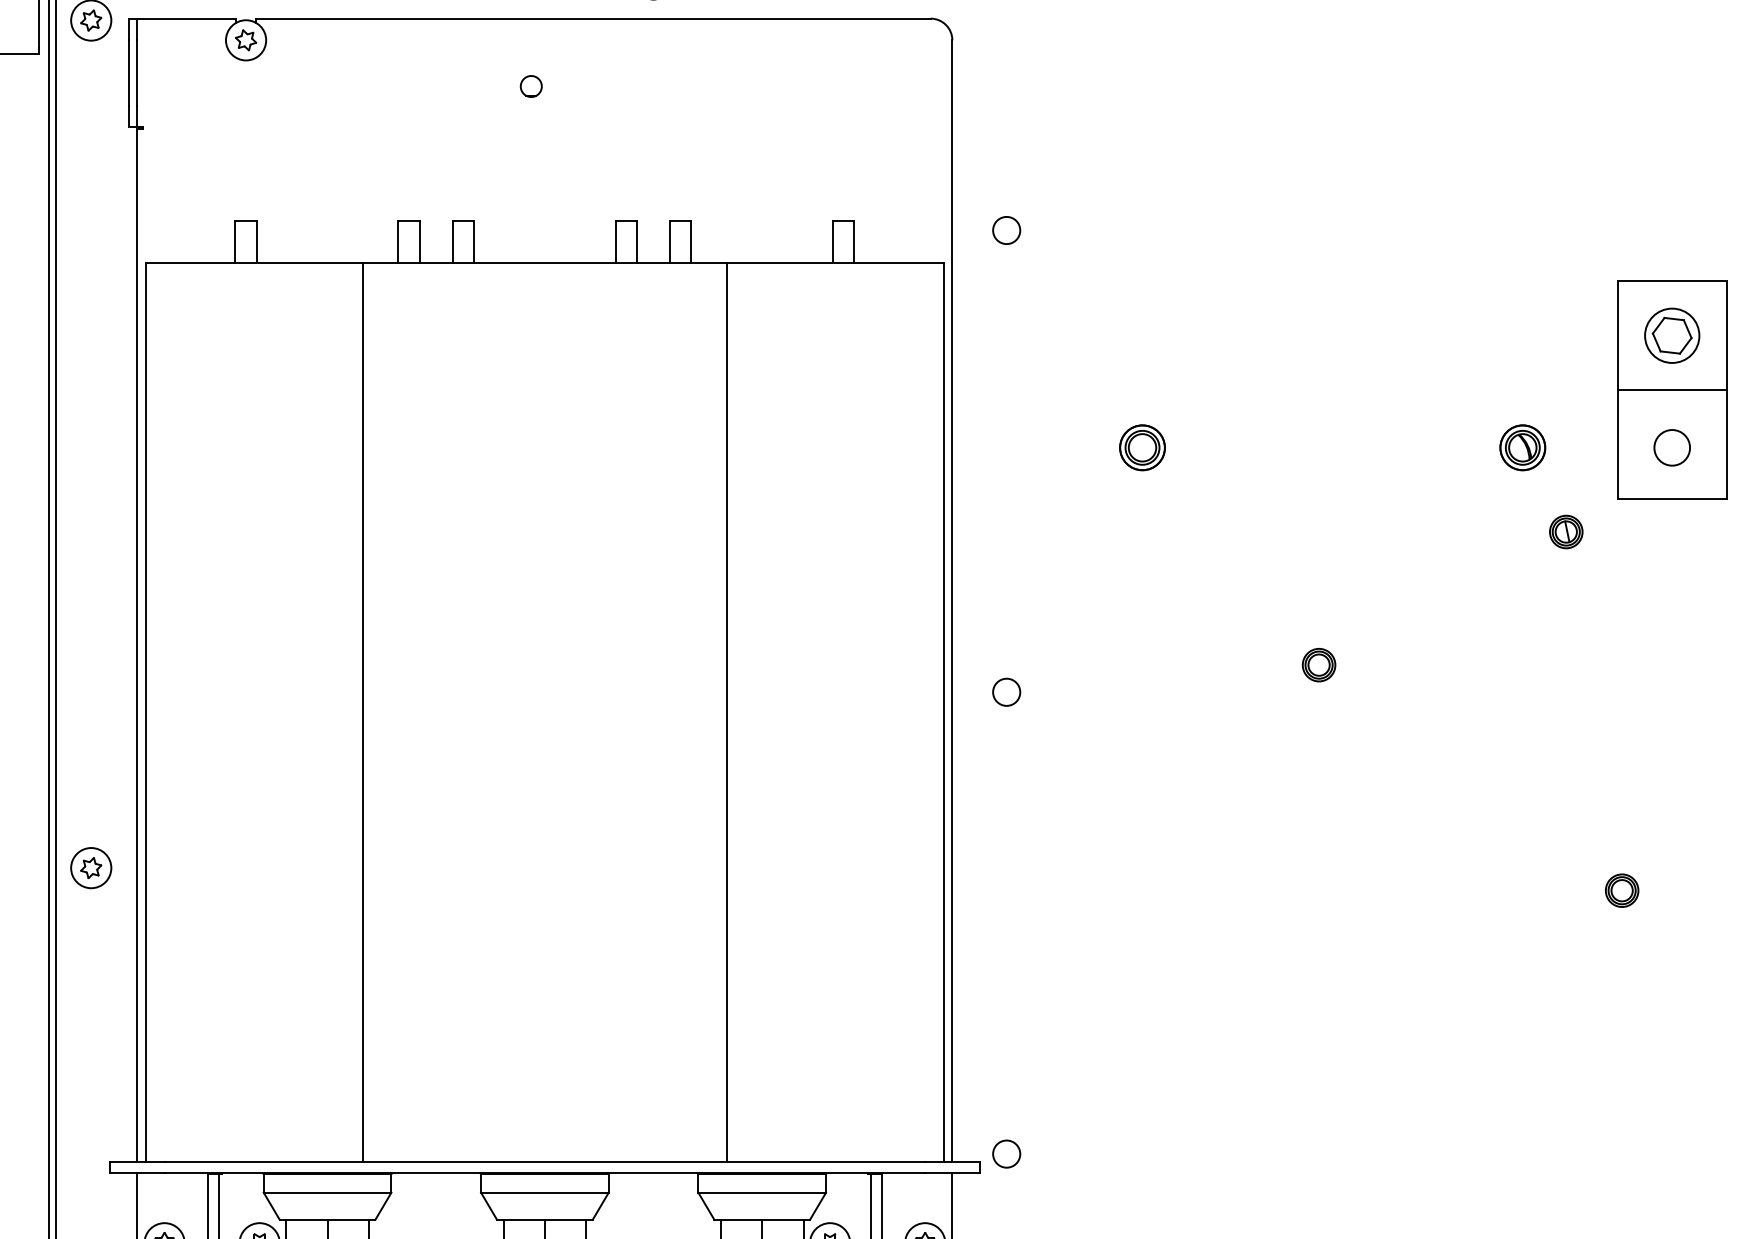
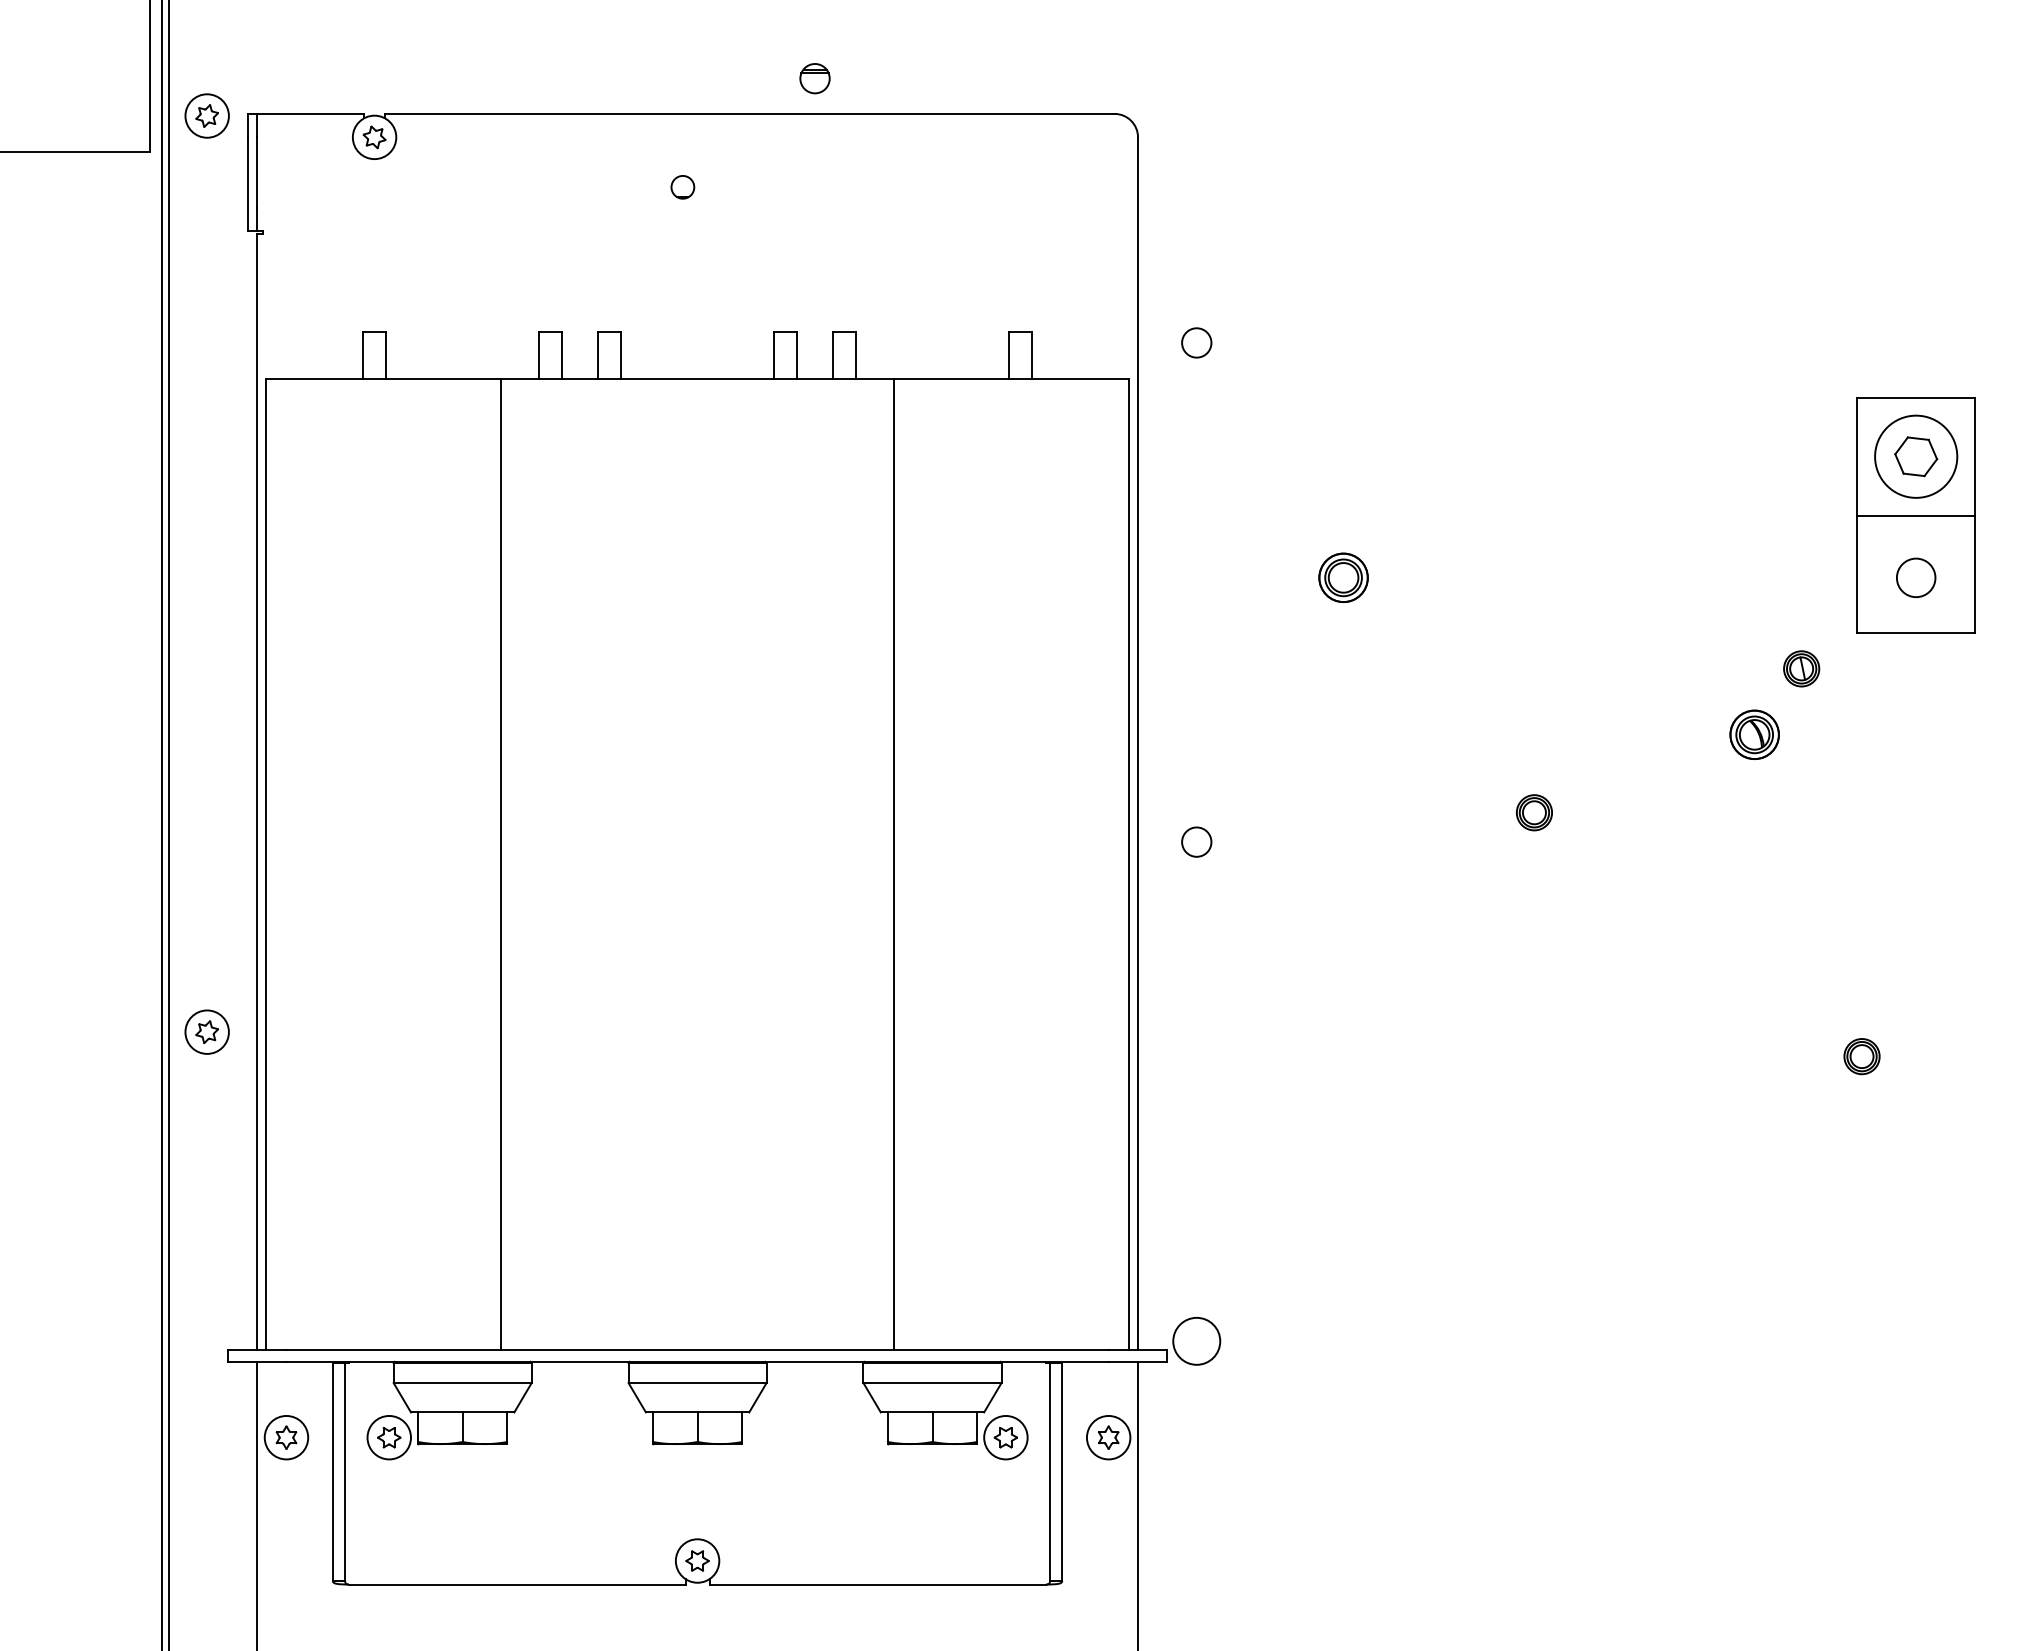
circle: (1671, 335) -> (1915, 456), size x1.4
part: (1522, 447) -> (1754, 734), moved
circle: (1006, 1154) -> (1196, 1341), size x1.6

